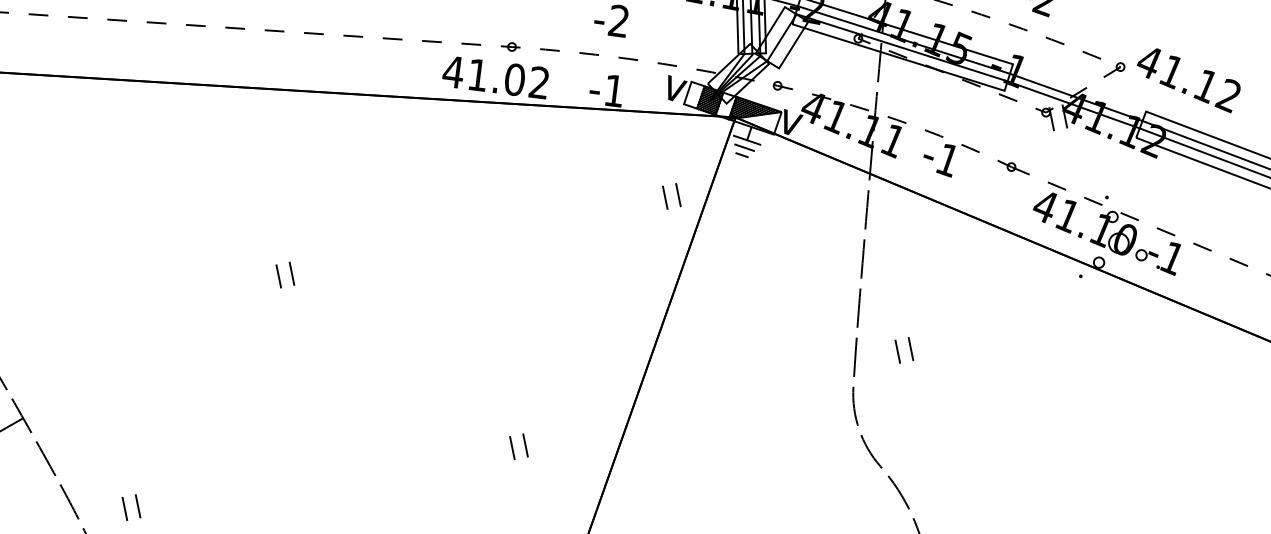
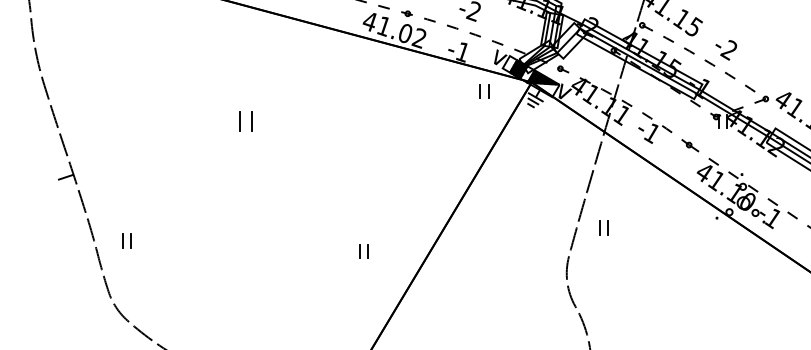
part: (671, 196) -> (484, 91), moved
part: (284, 275) -> (245, 121), size x1.4
part: (904, 350) -> (603, 227), moved

